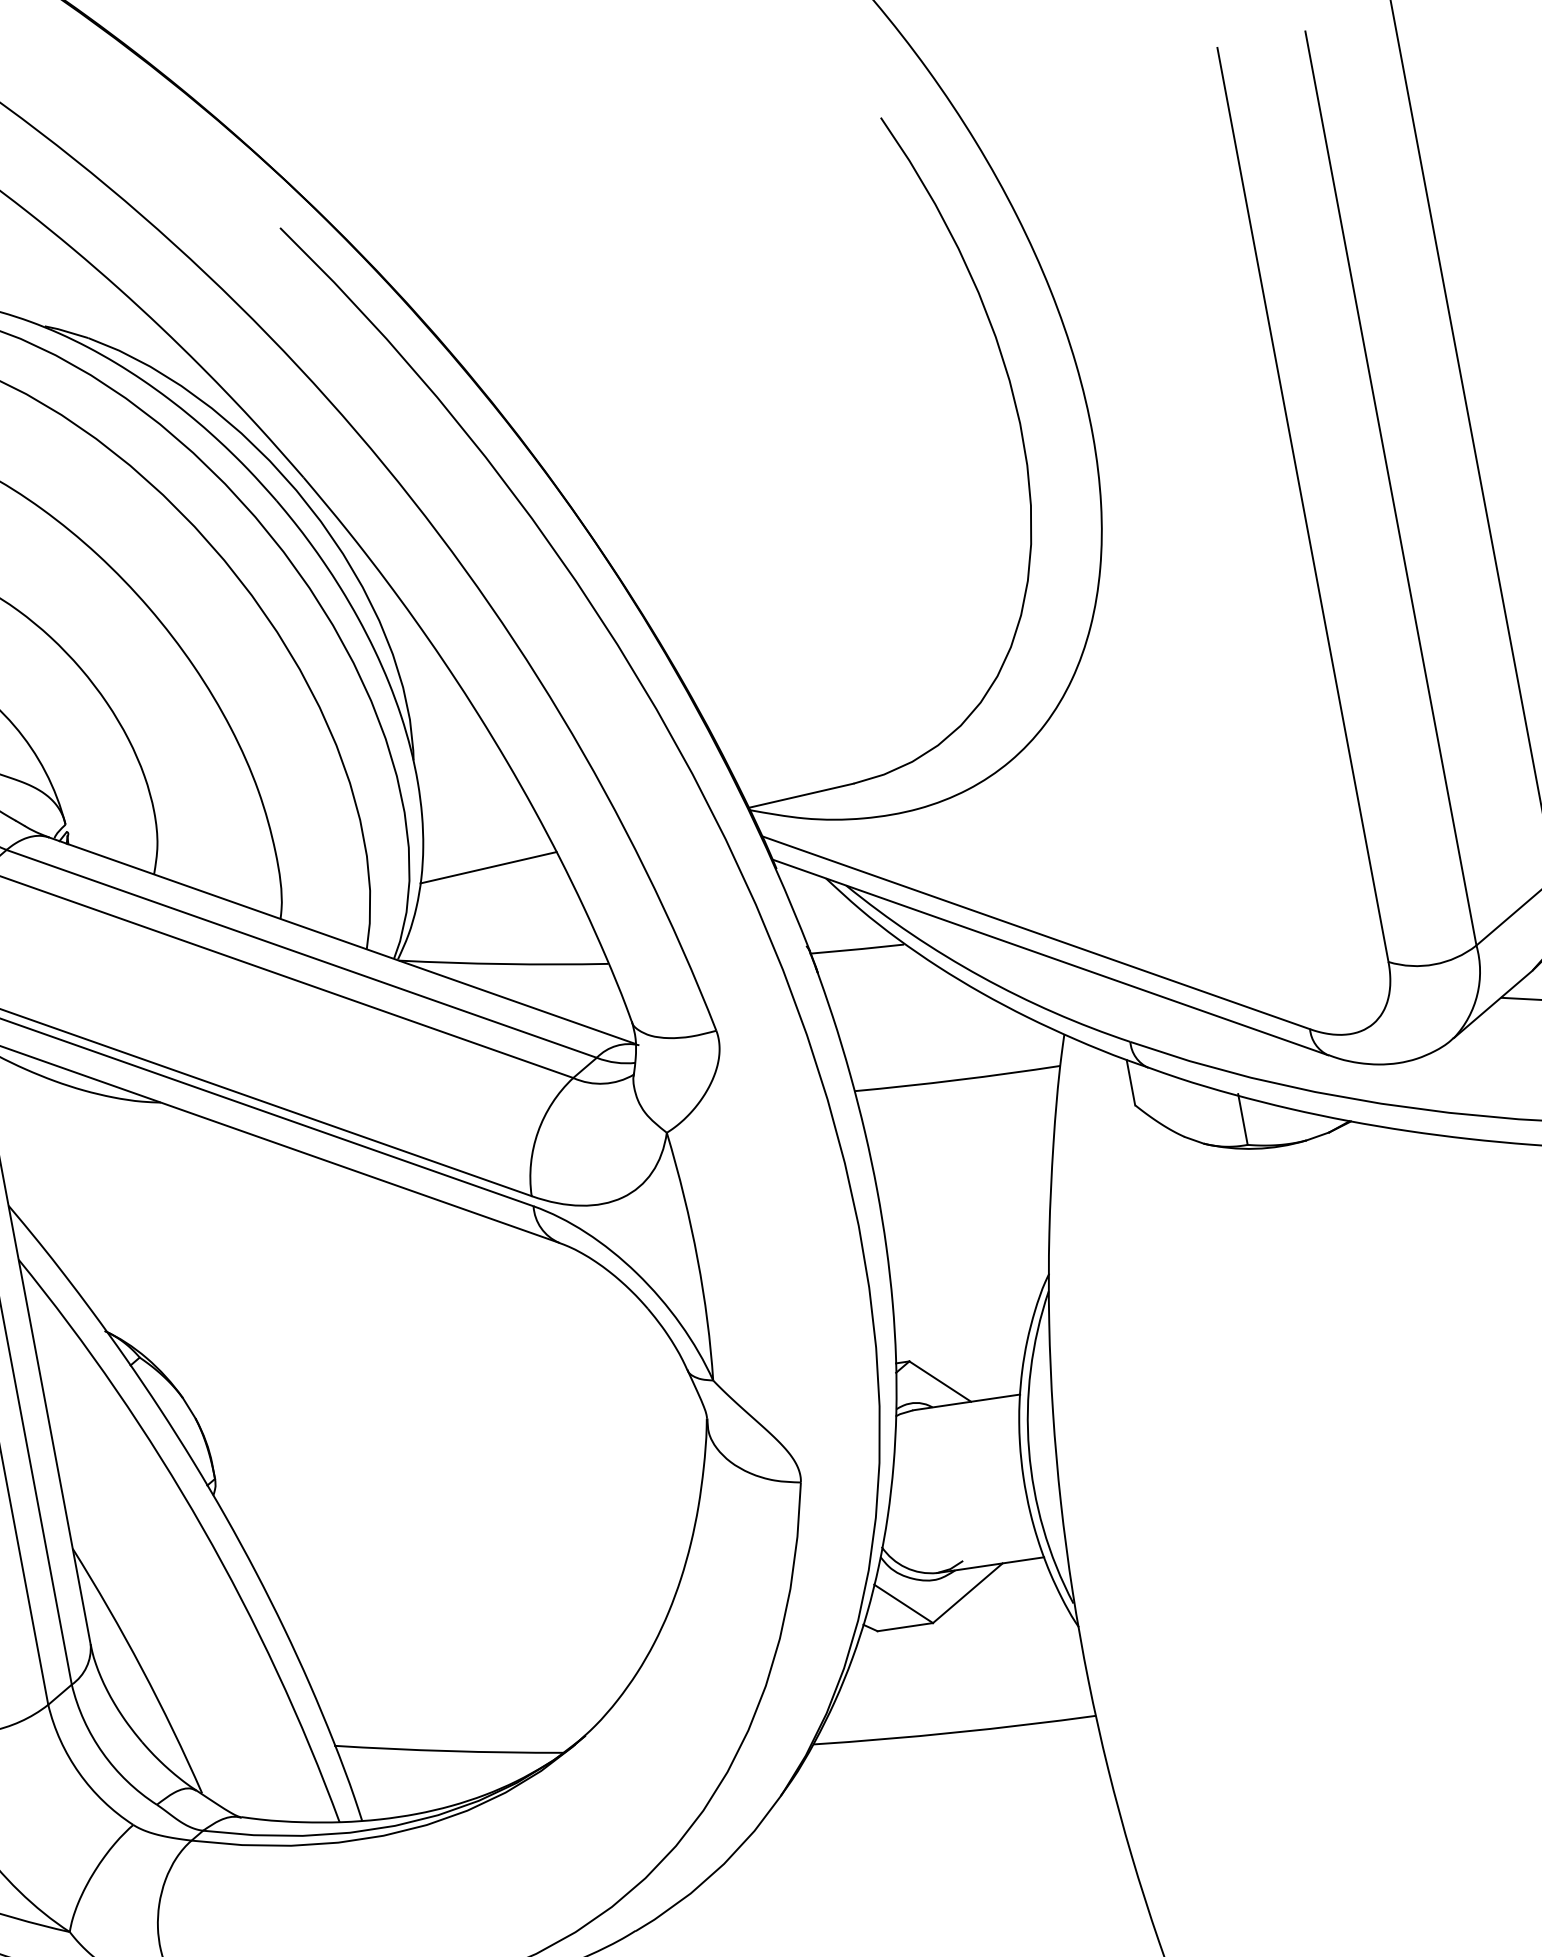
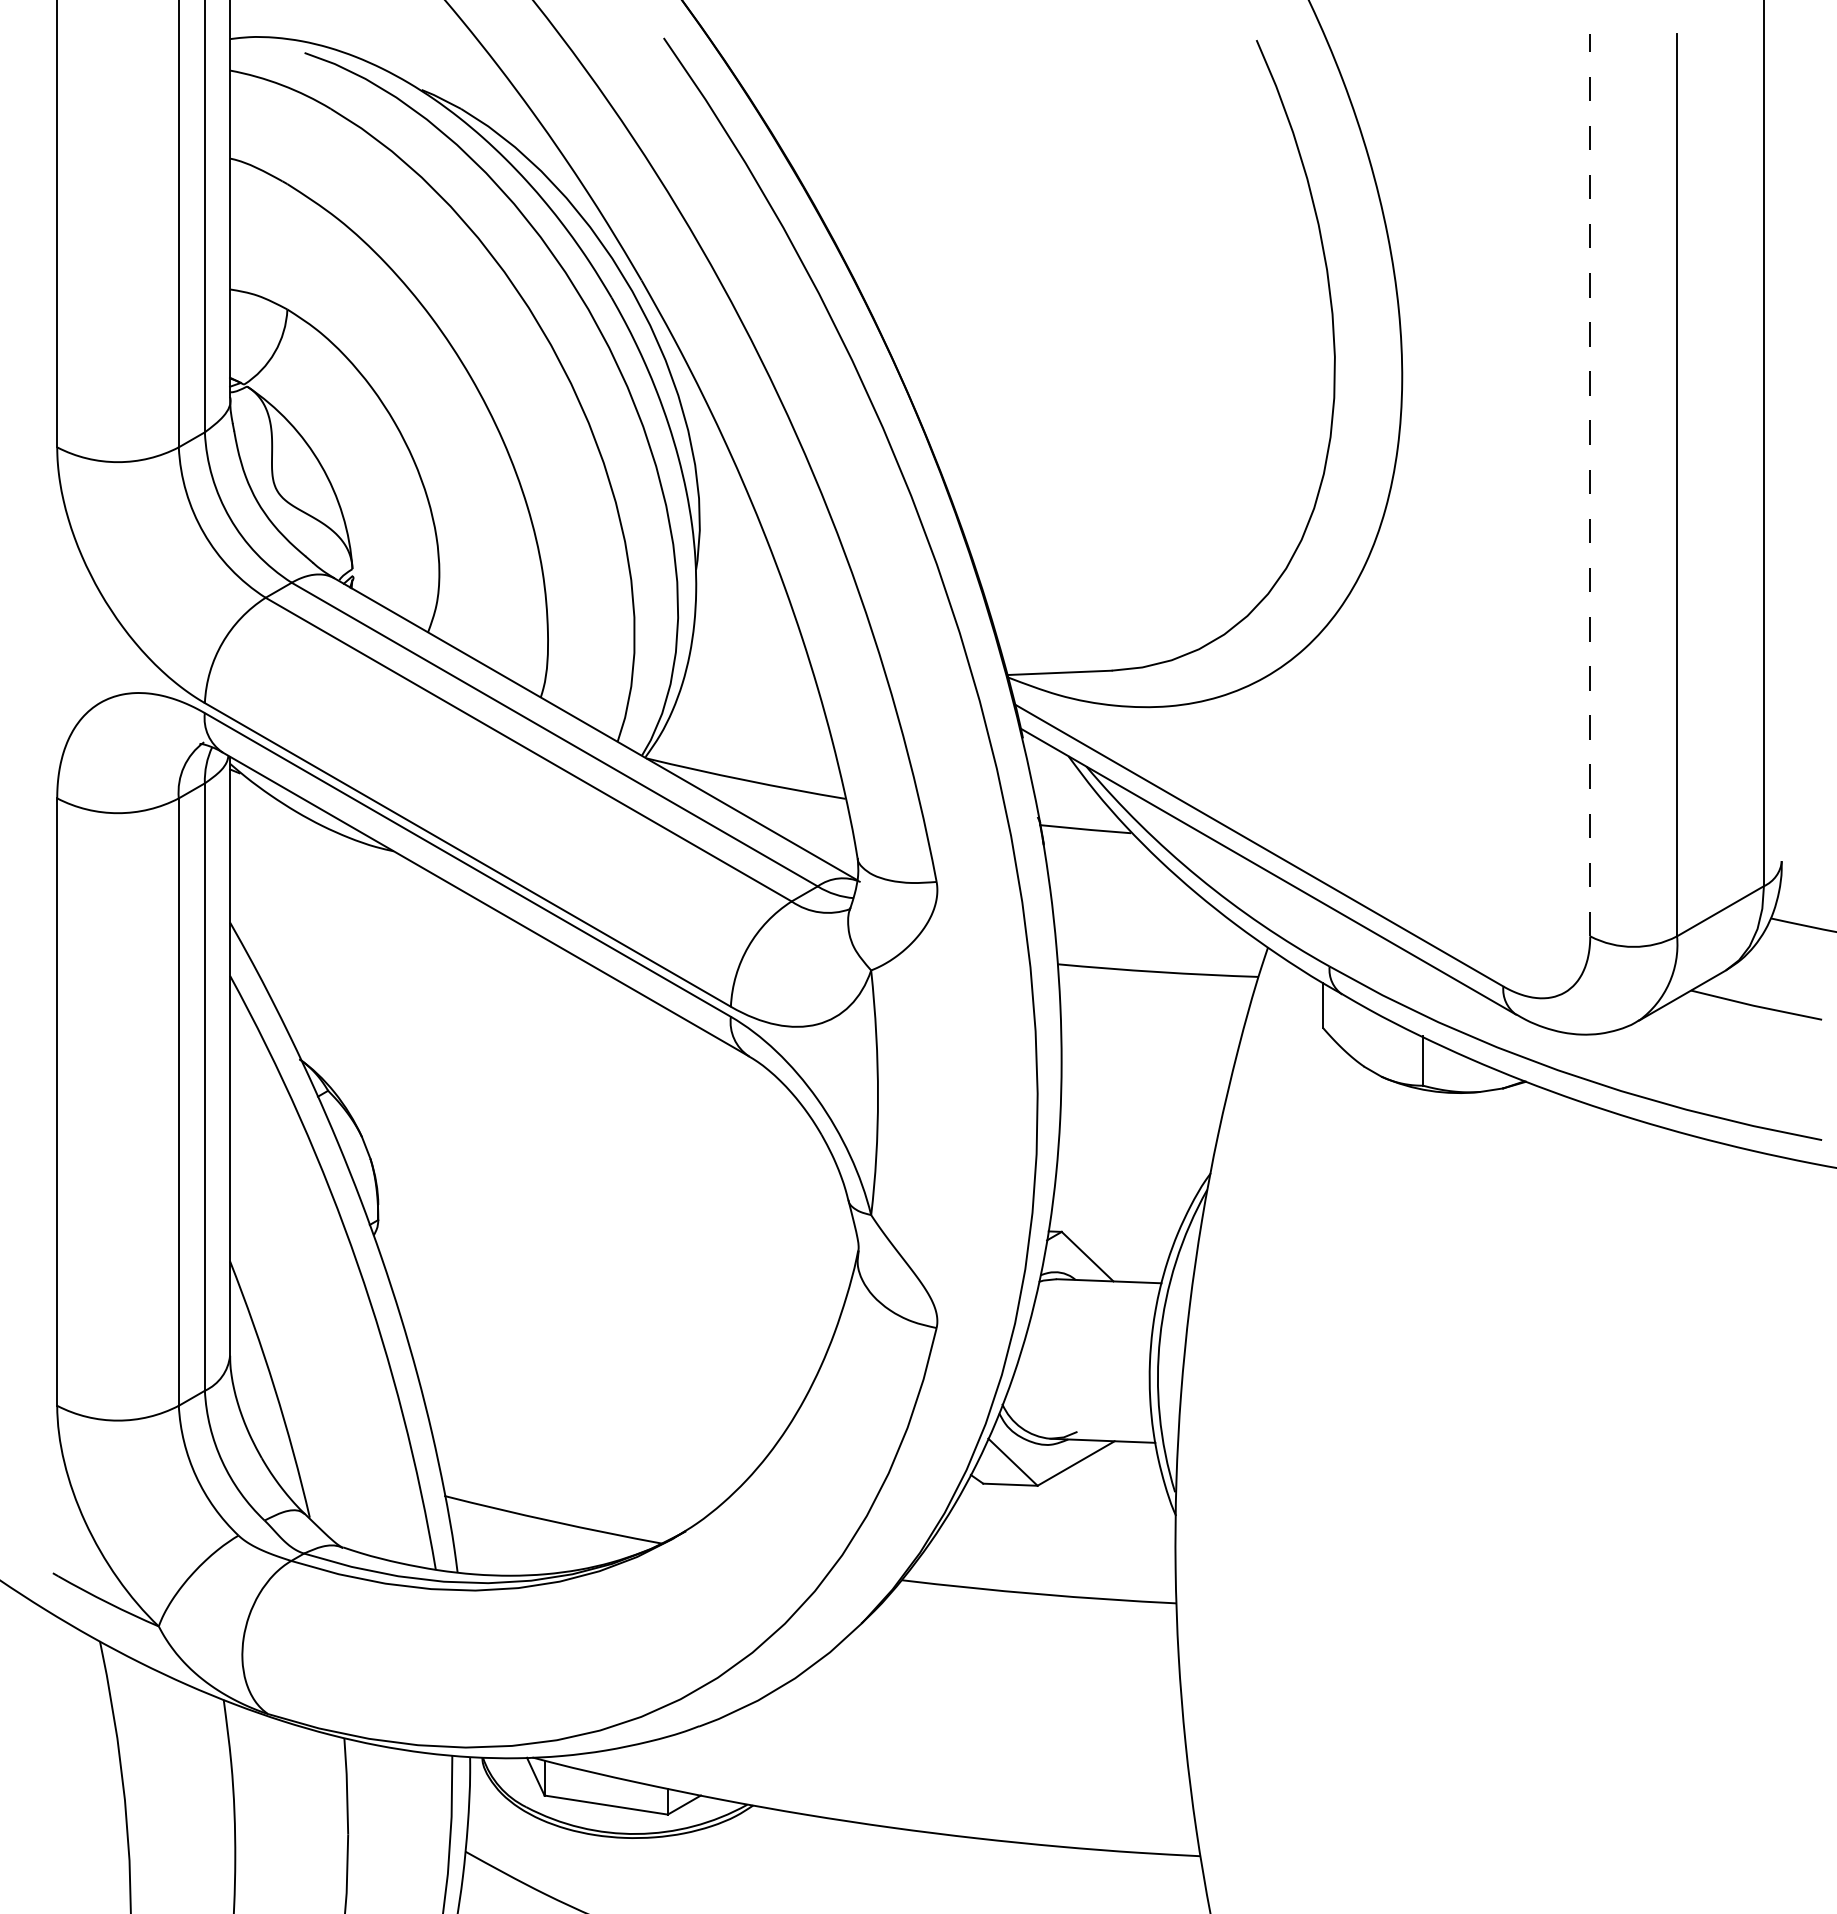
line: (1303, 504) -> (1590, 484), solid -> dashed
line: (488, 867) -> (748, 685), removed

